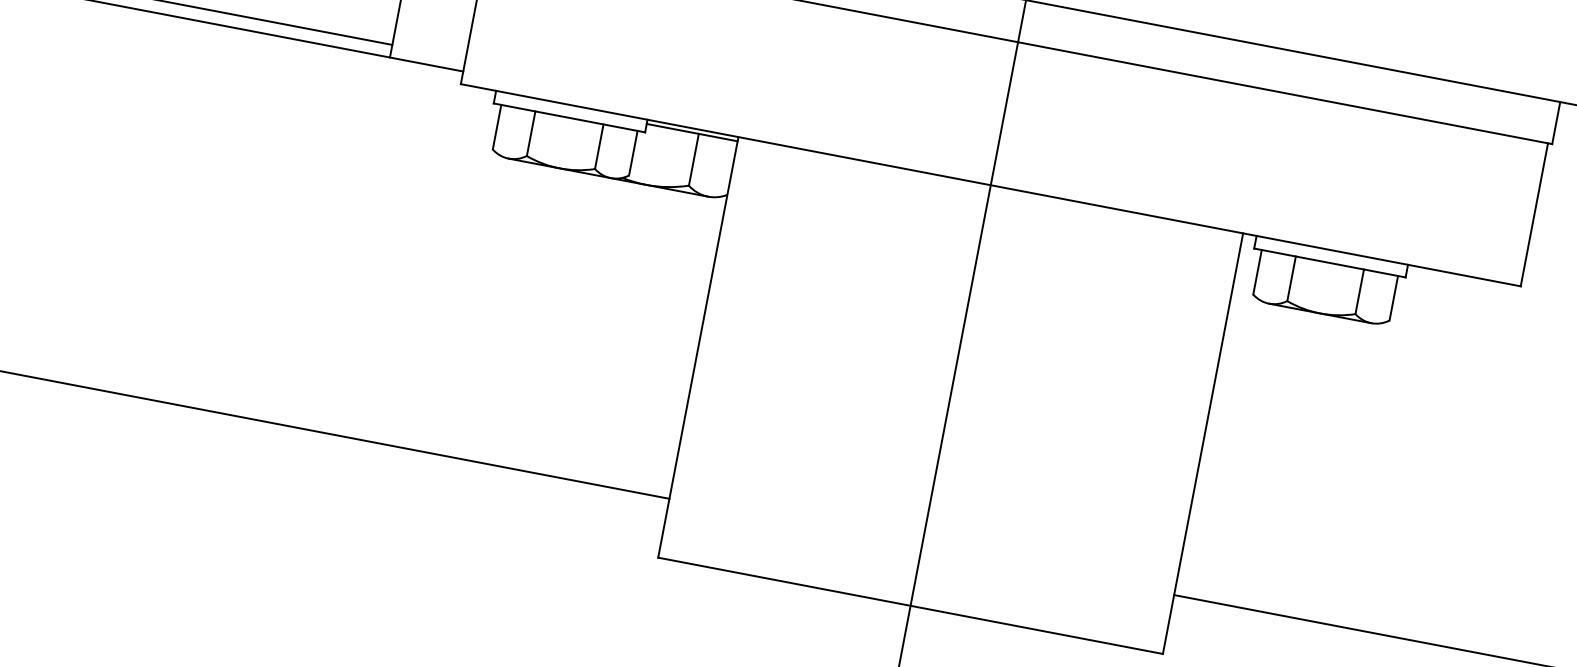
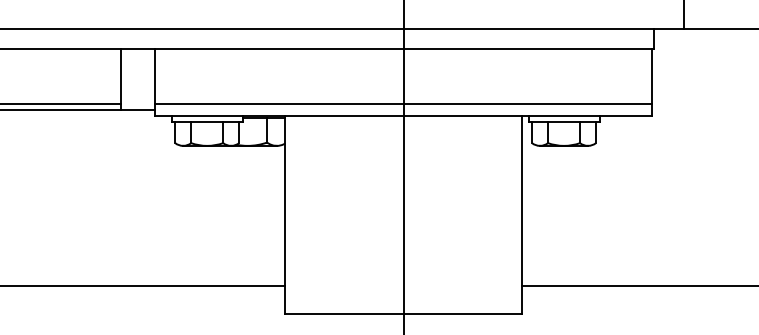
line: (994, 159) -> (403, 104), added

